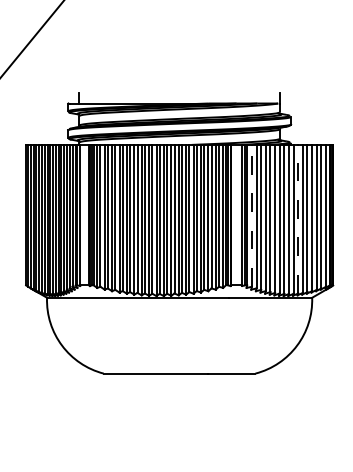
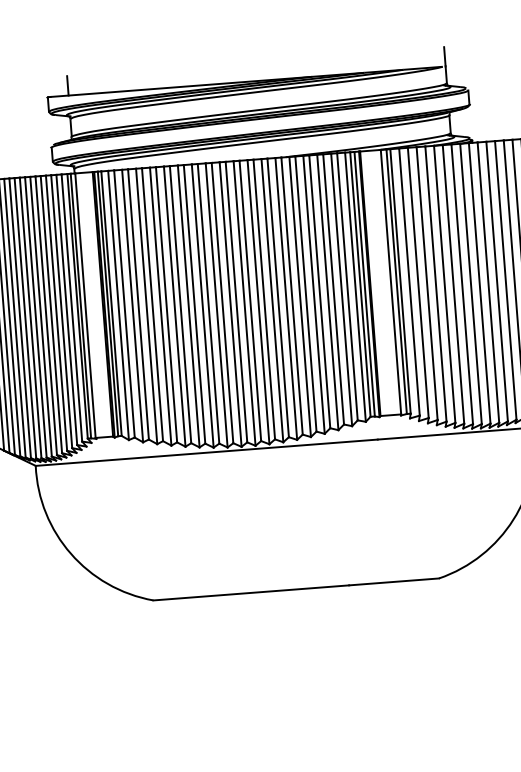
line: (251, 215) -> (408, 281), dashed -> solid
line: (298, 218) -> (497, 280), dashed -> solid

